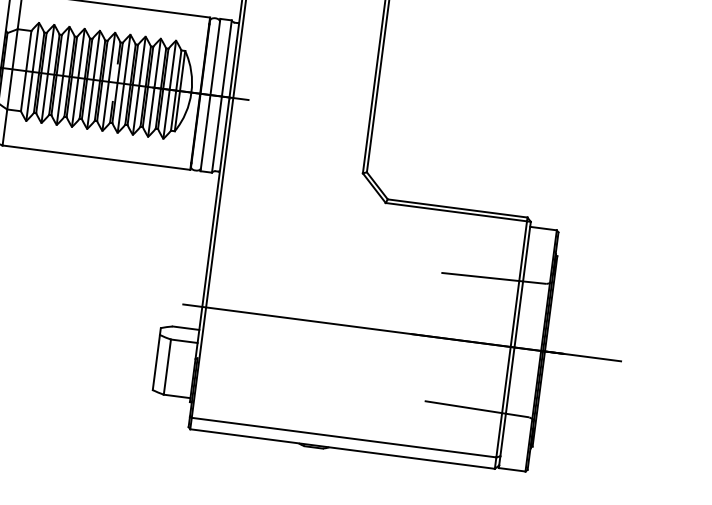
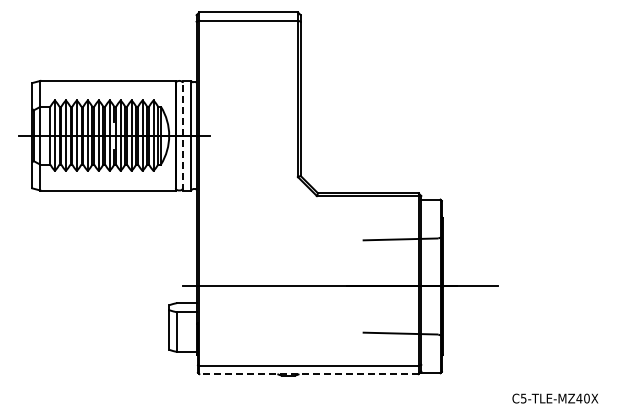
line: (209, 94) -> (182, 135), solid -> dashed
line: (341, 449) -> (308, 374), solid -> dashed

